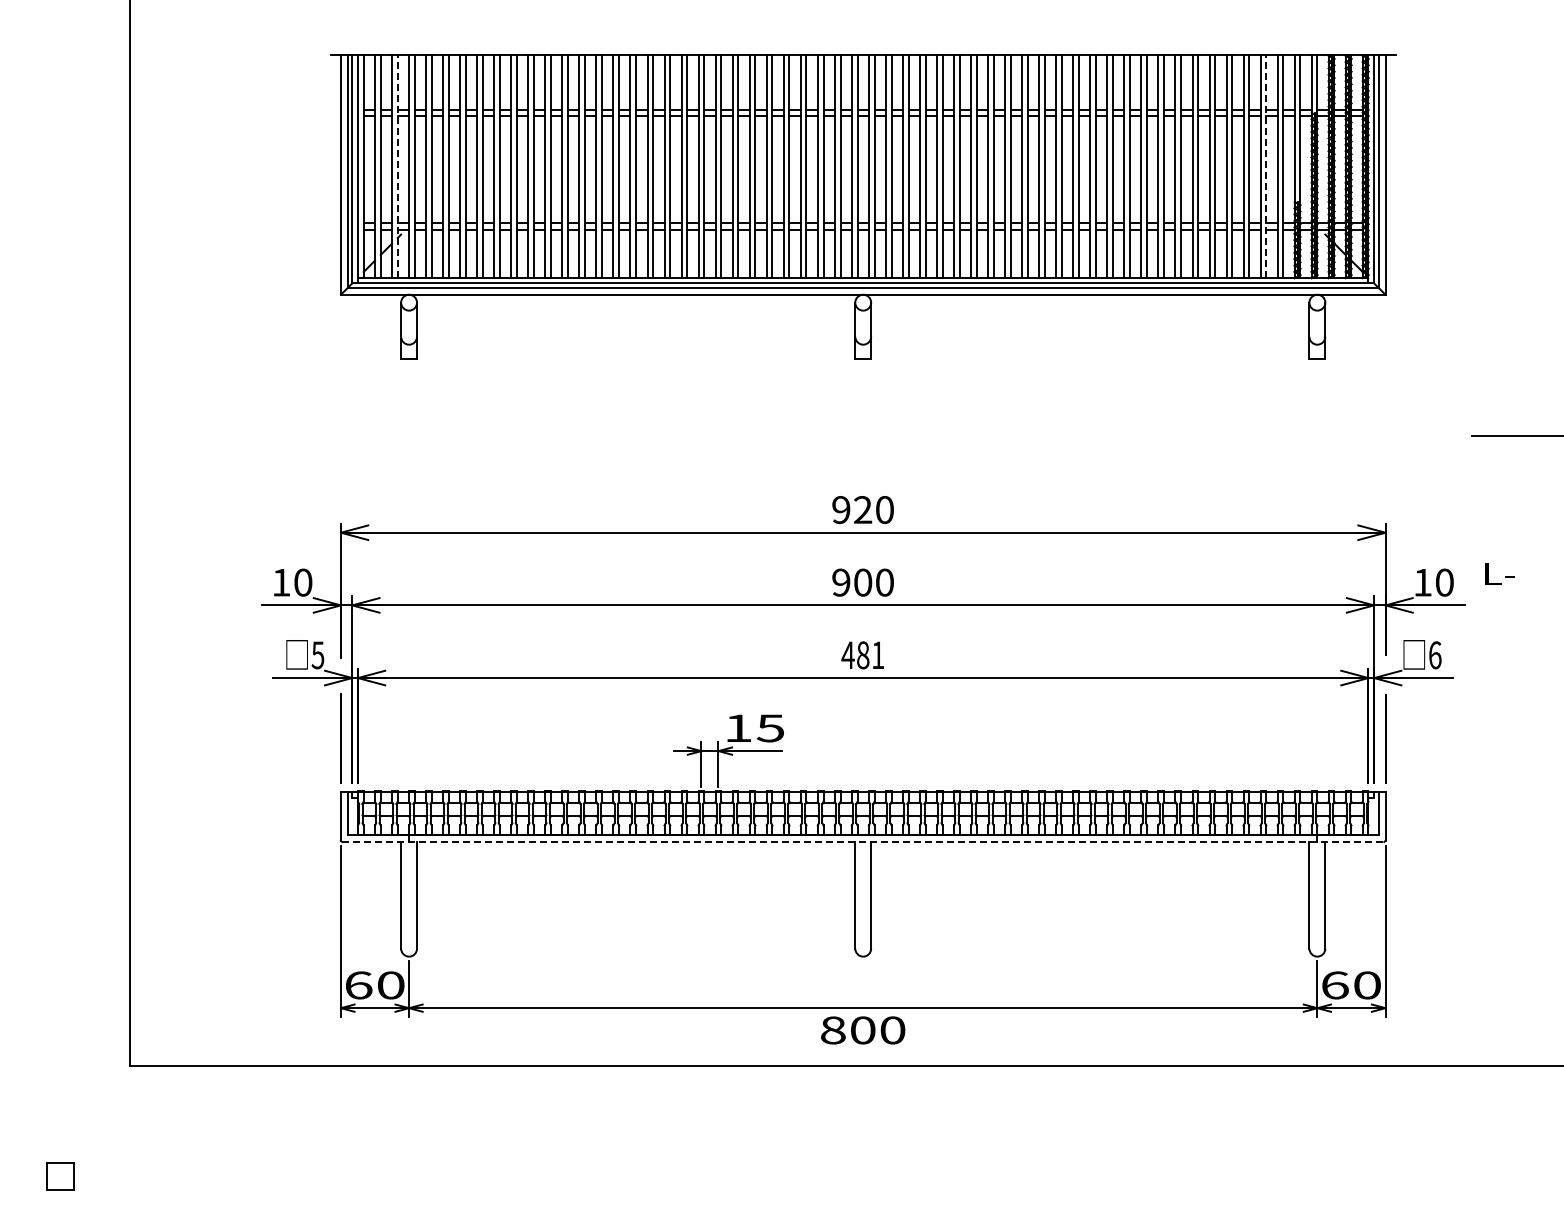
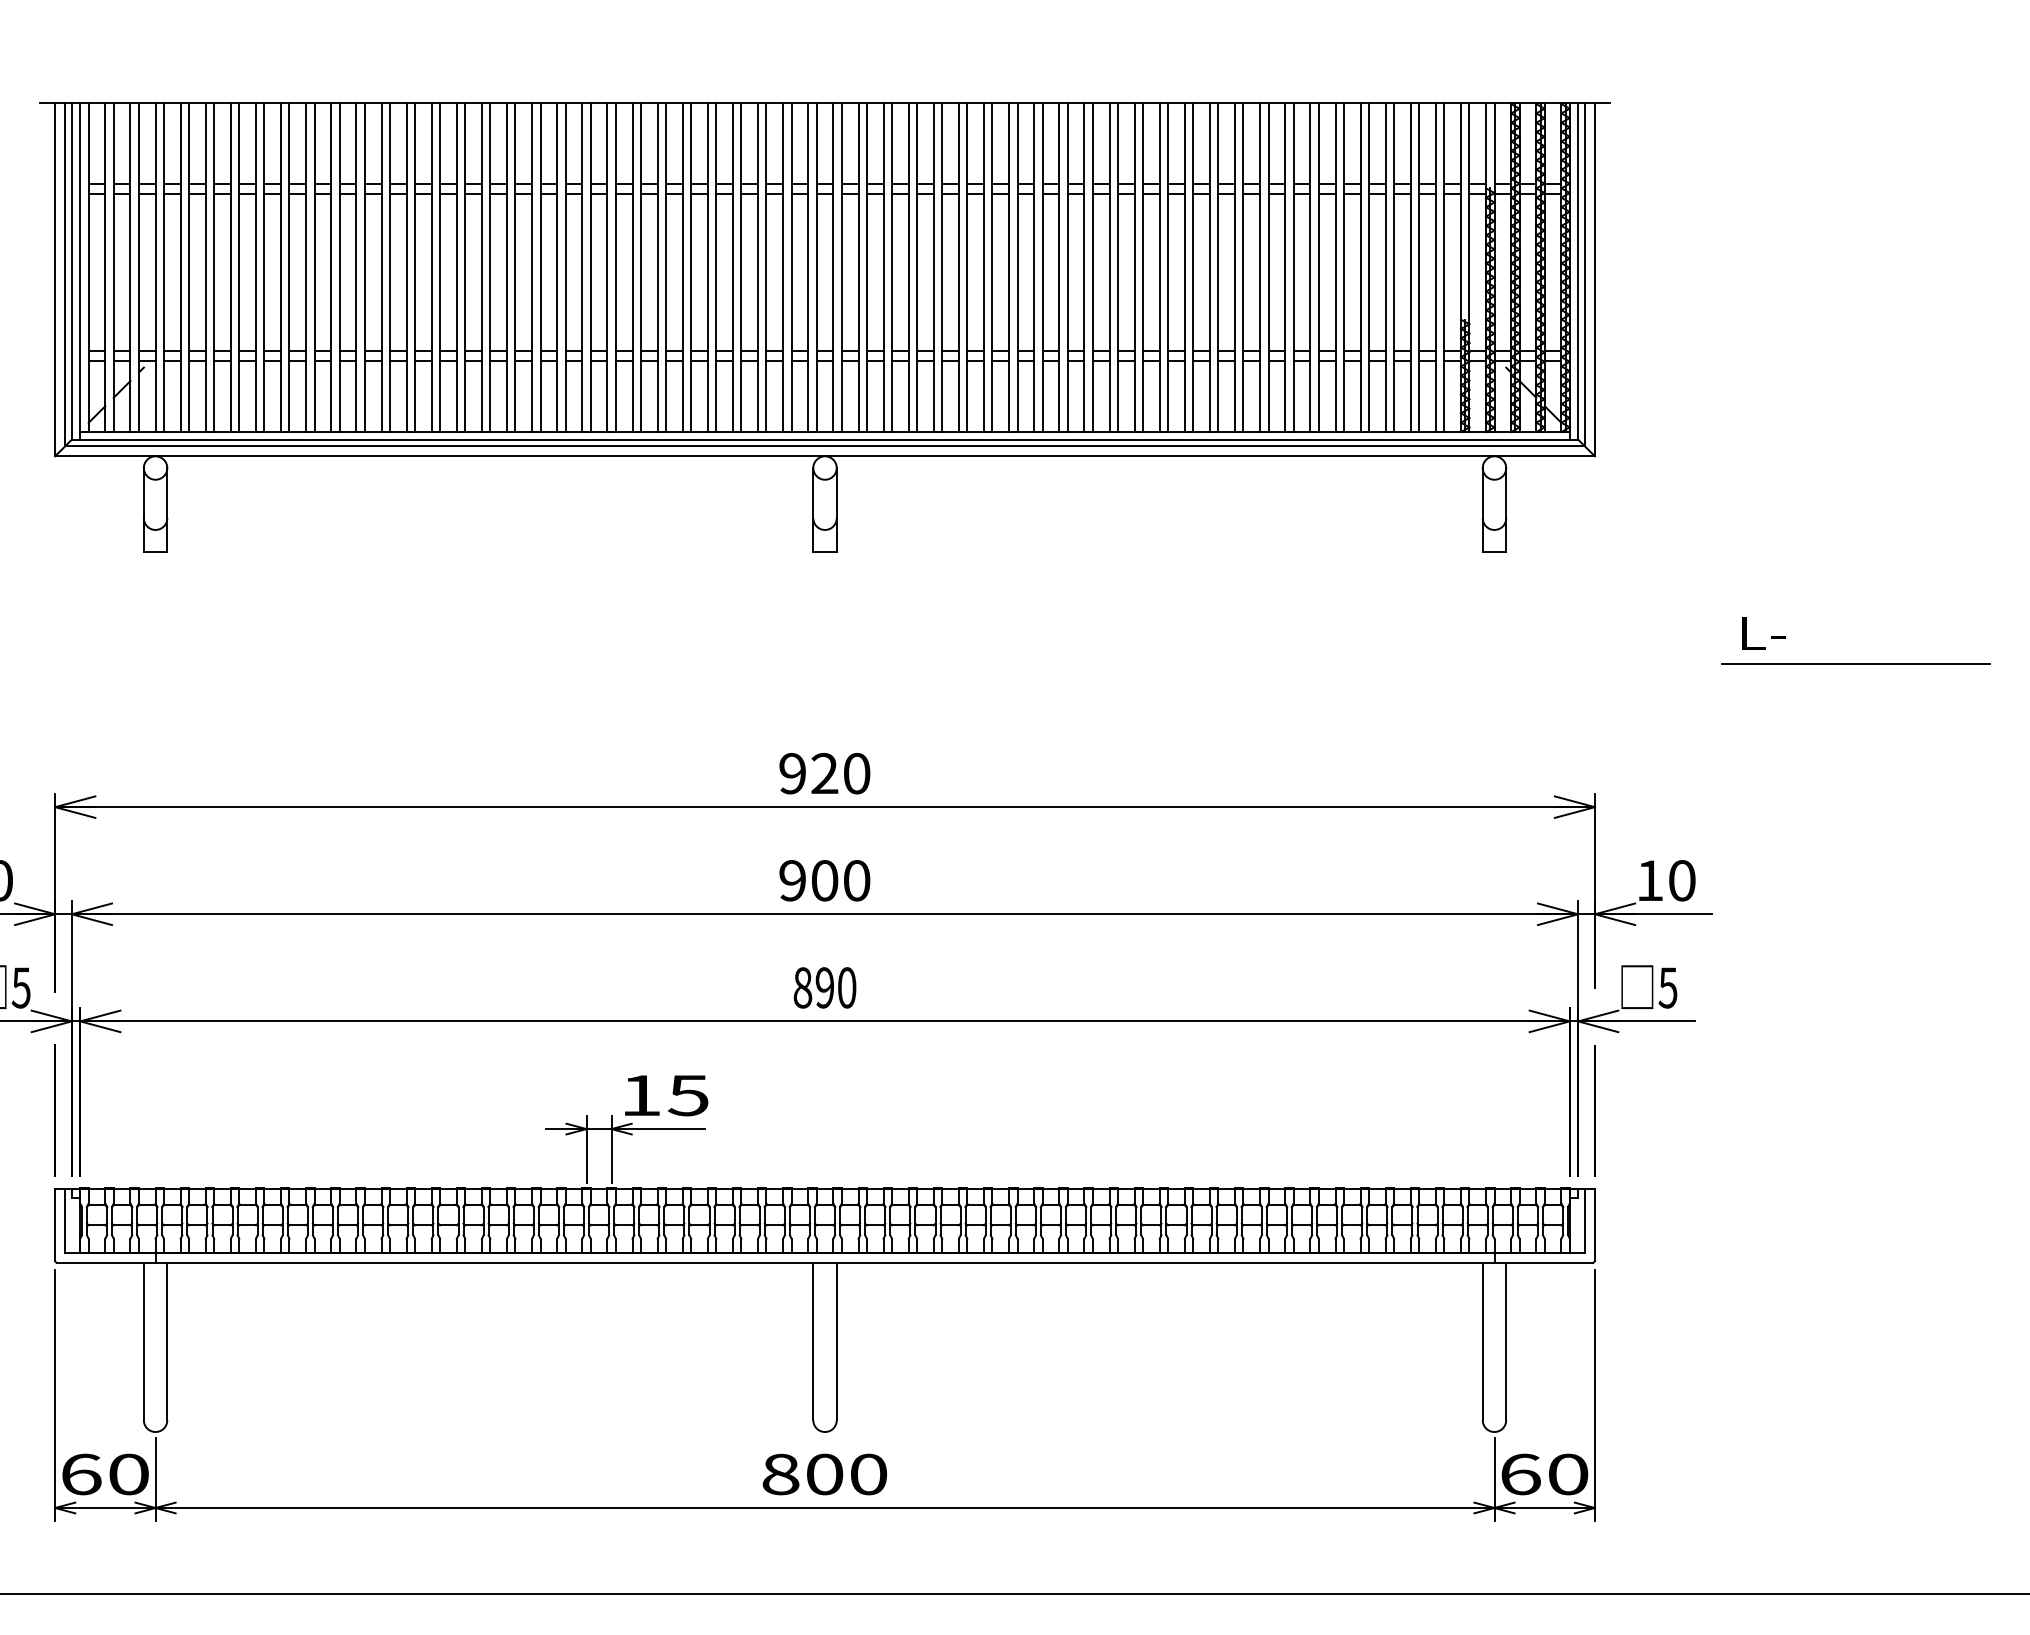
line: (397, 166) -> (138, 267), dashed -> solid
line: (1266, 166) -> (1419, 267), dashed -> solid
text: (1499, 573) -> (1762, 632), moved
text: (862, 655) -> (823, 988), 481 -> 890
text: (1434, 655) -> (1667, 988), 6 -> 5
line: (863, 841) -> (825, 1262), dashed -> solid
text: (863, 1030) -> (825, 1474), moved

